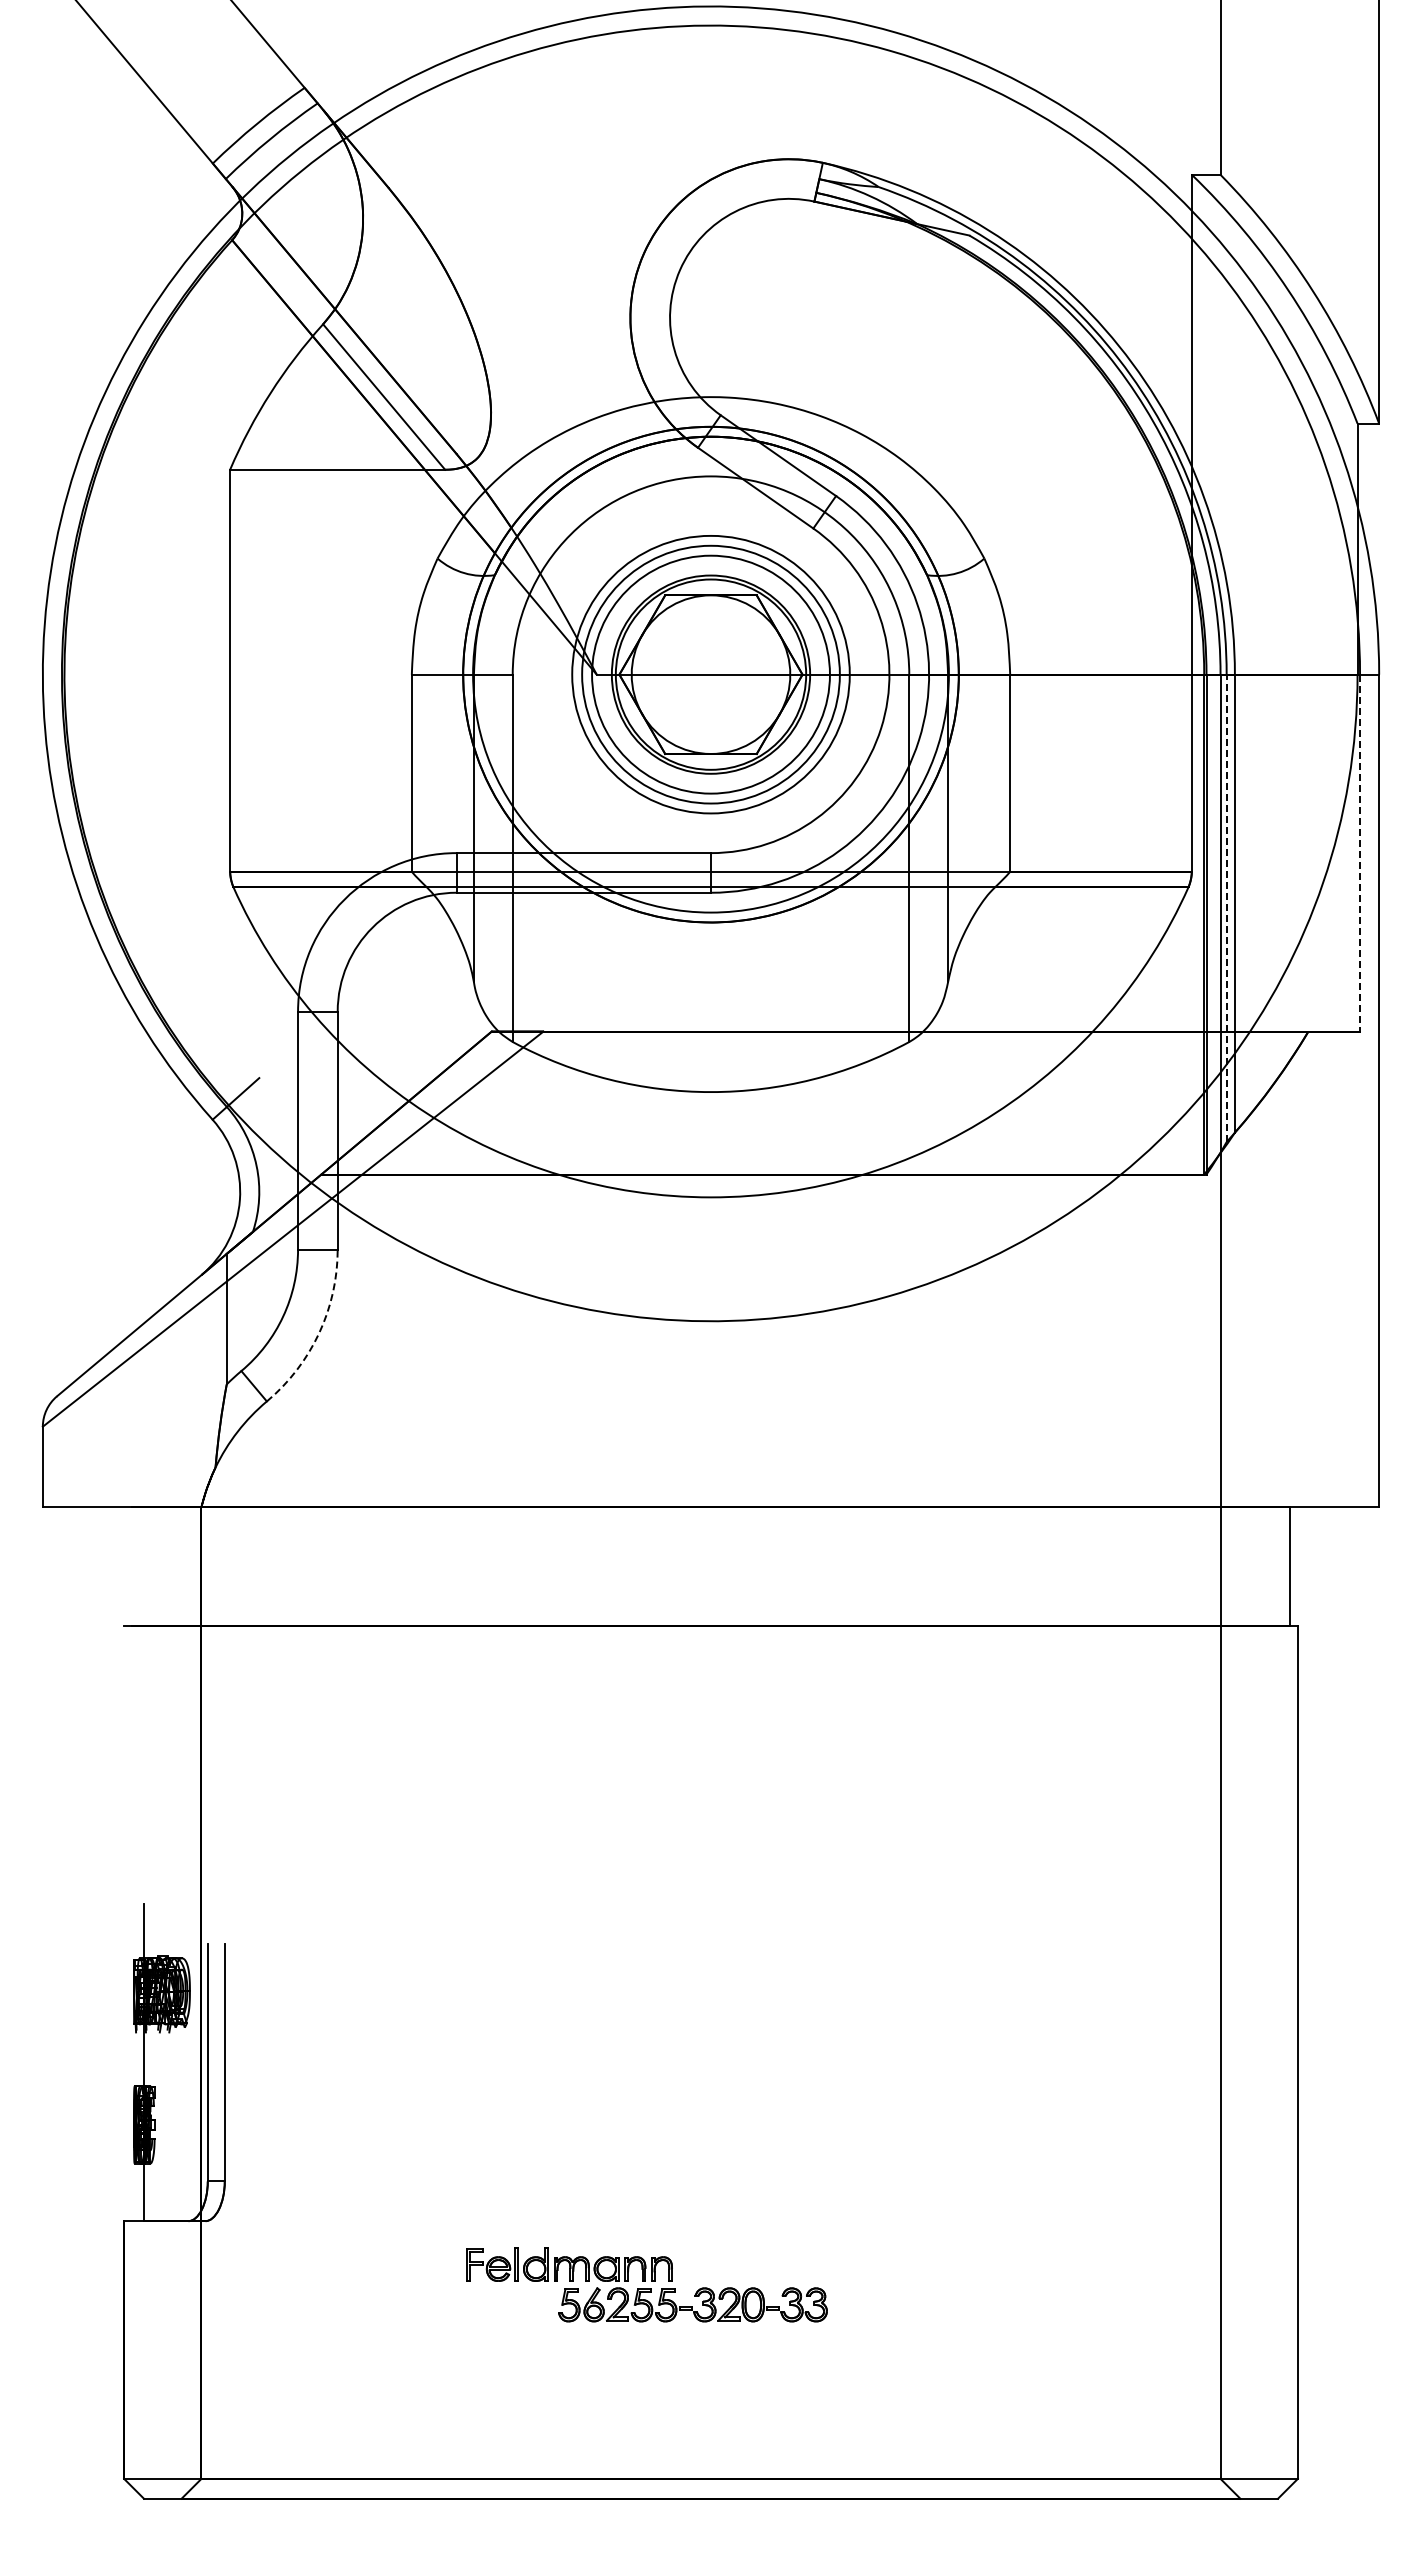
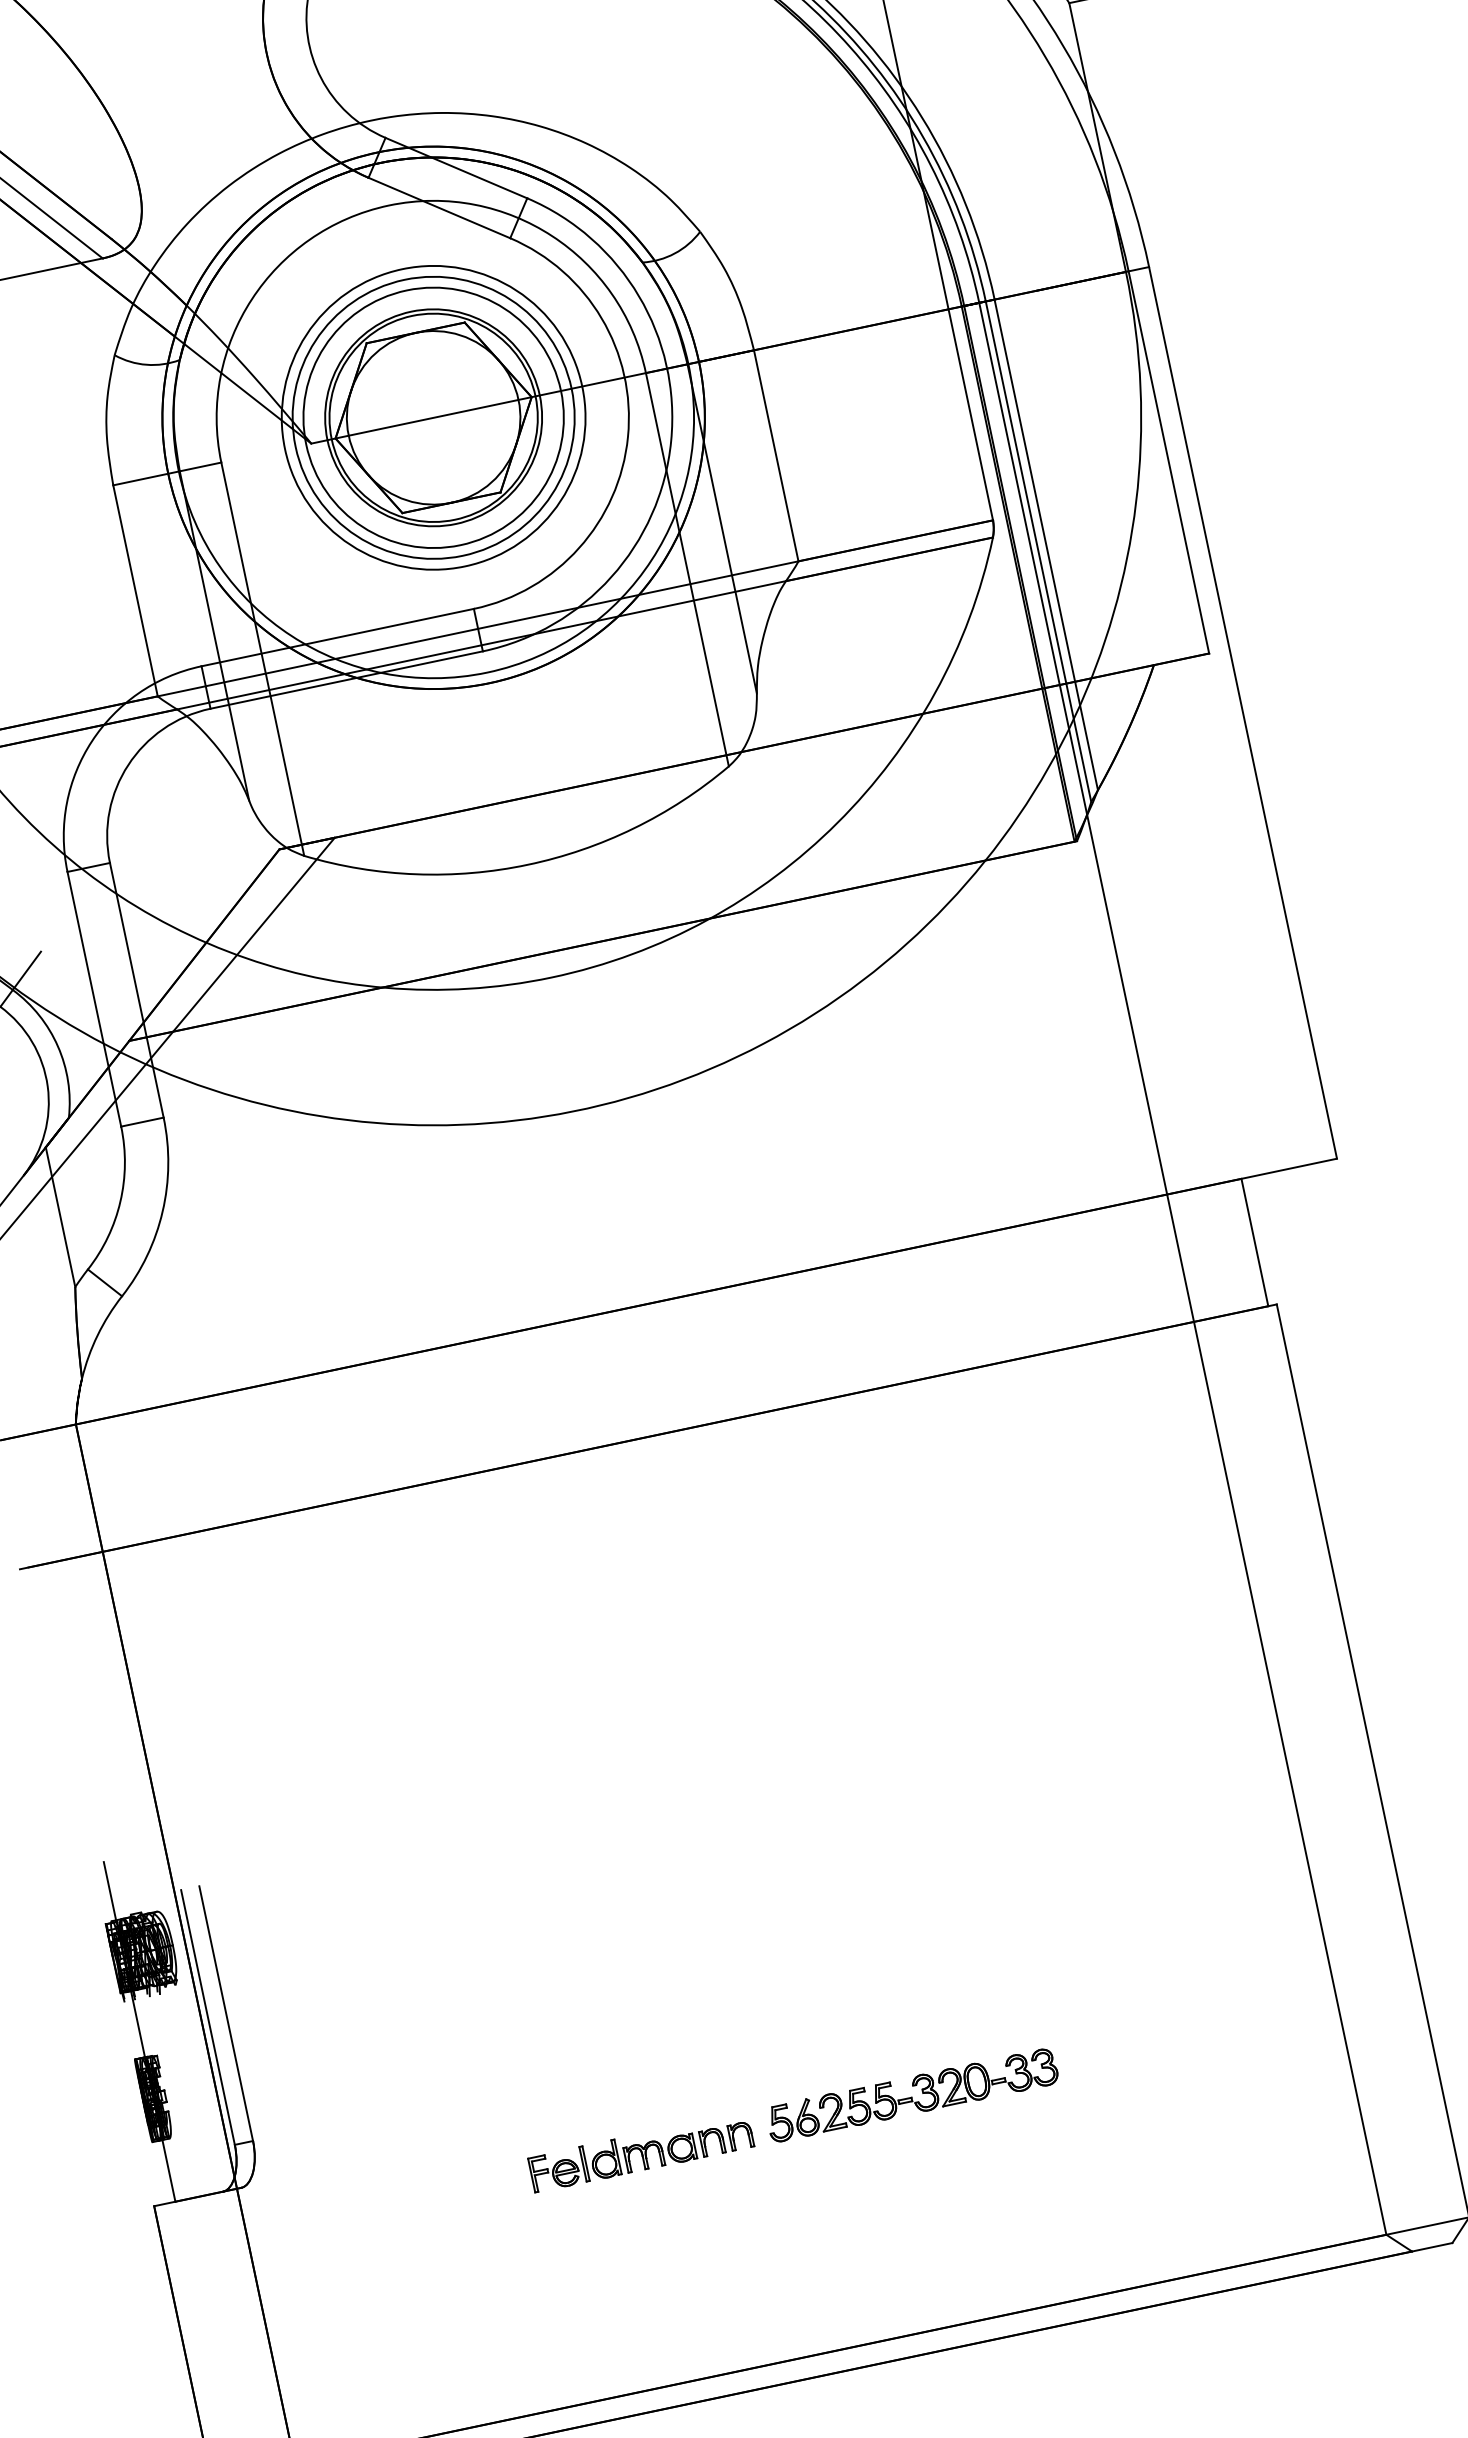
line: (1360, 853) -> (1169, 462), dashed -> solid
line: (1226, 908) -> (1038, 551), dashed -> solid
arc: (319, 1333) -> (163, 1211), dashed -> solid
part: (692, 2304) -> (911, 2095), moved

